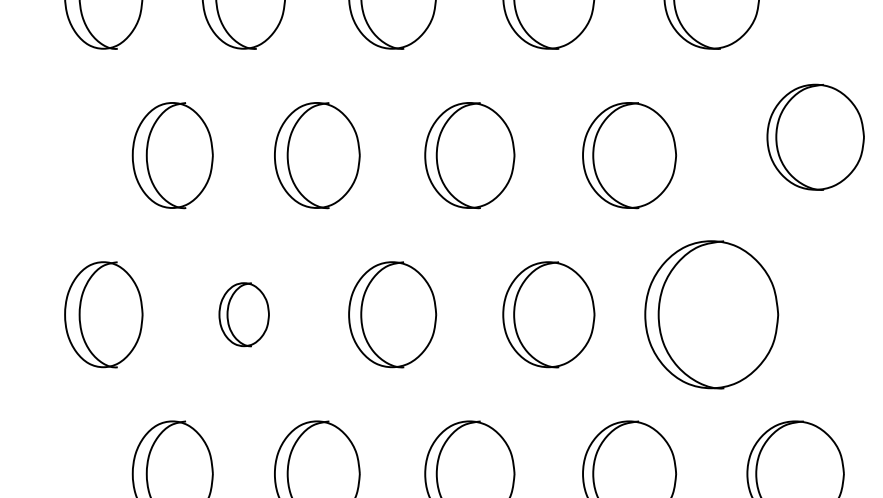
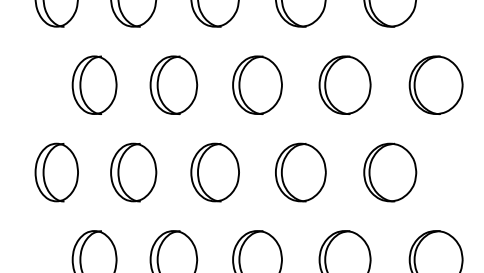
part: (814, 135) -> (435, 84), moved
part: (243, 314) -> (133, 172), size x1.67
part: (712, 314) -> (390, 172), size x0.71

